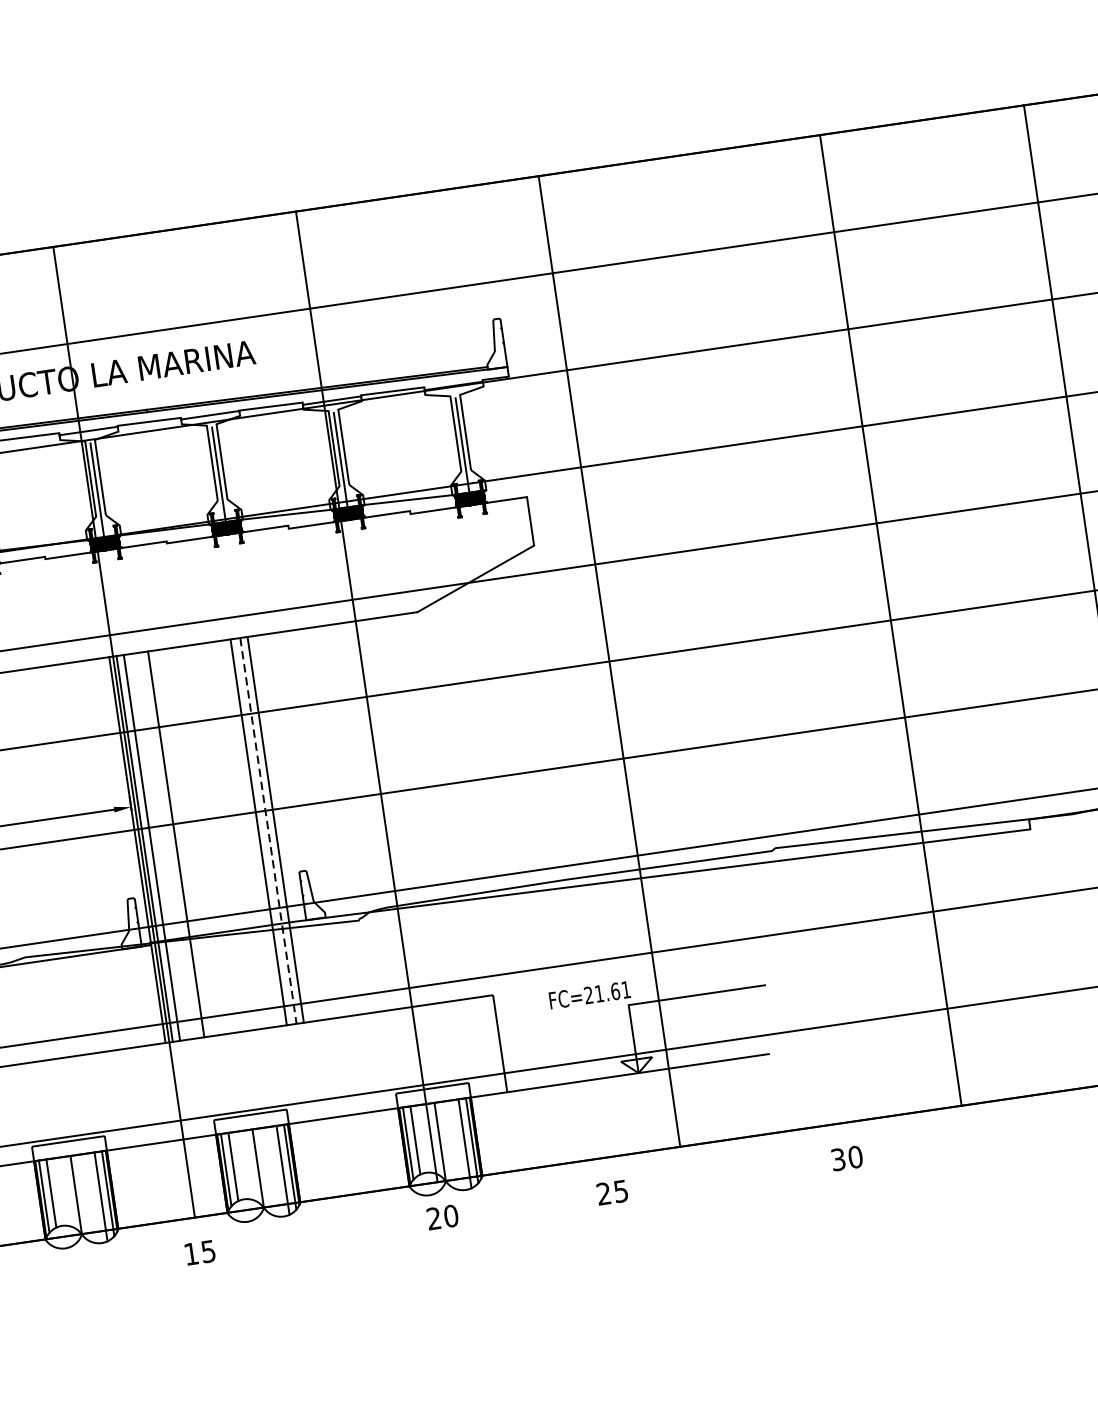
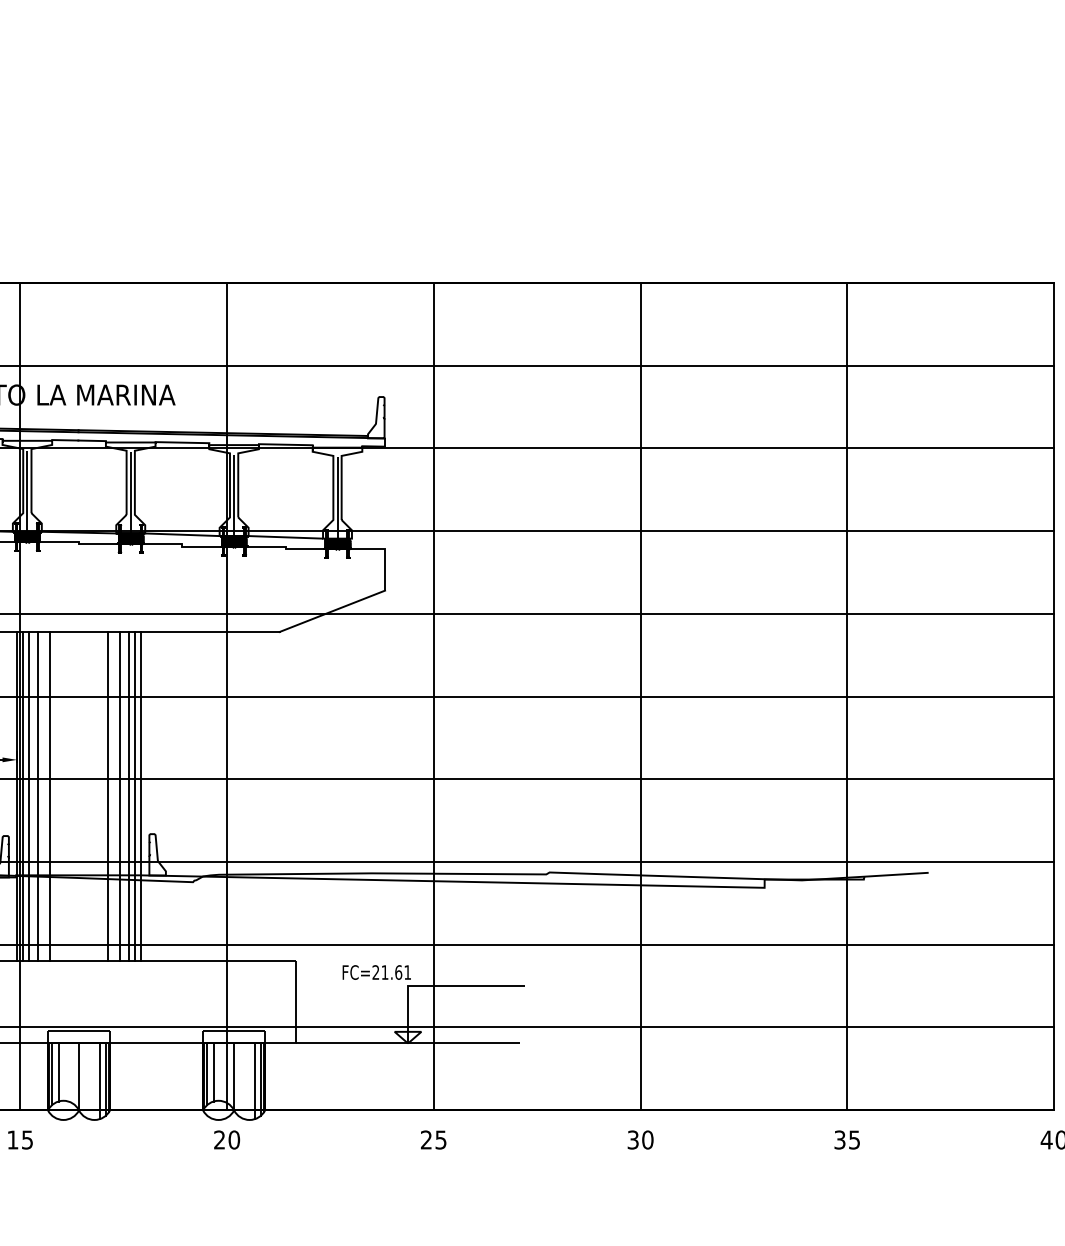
line: (890, 620) -> (640, 696), moved
line: (283, 828) -> (141, 796), added
line: (268, 831) -> (128, 796), dashed -> solid
line: (243, 834) -> (107, 796), added
line: (161, 846) -> (37, 796), added
text: (846, 1157) -> (640, 1139), moved
text: (612, 1192) -> (433, 1139), moved

